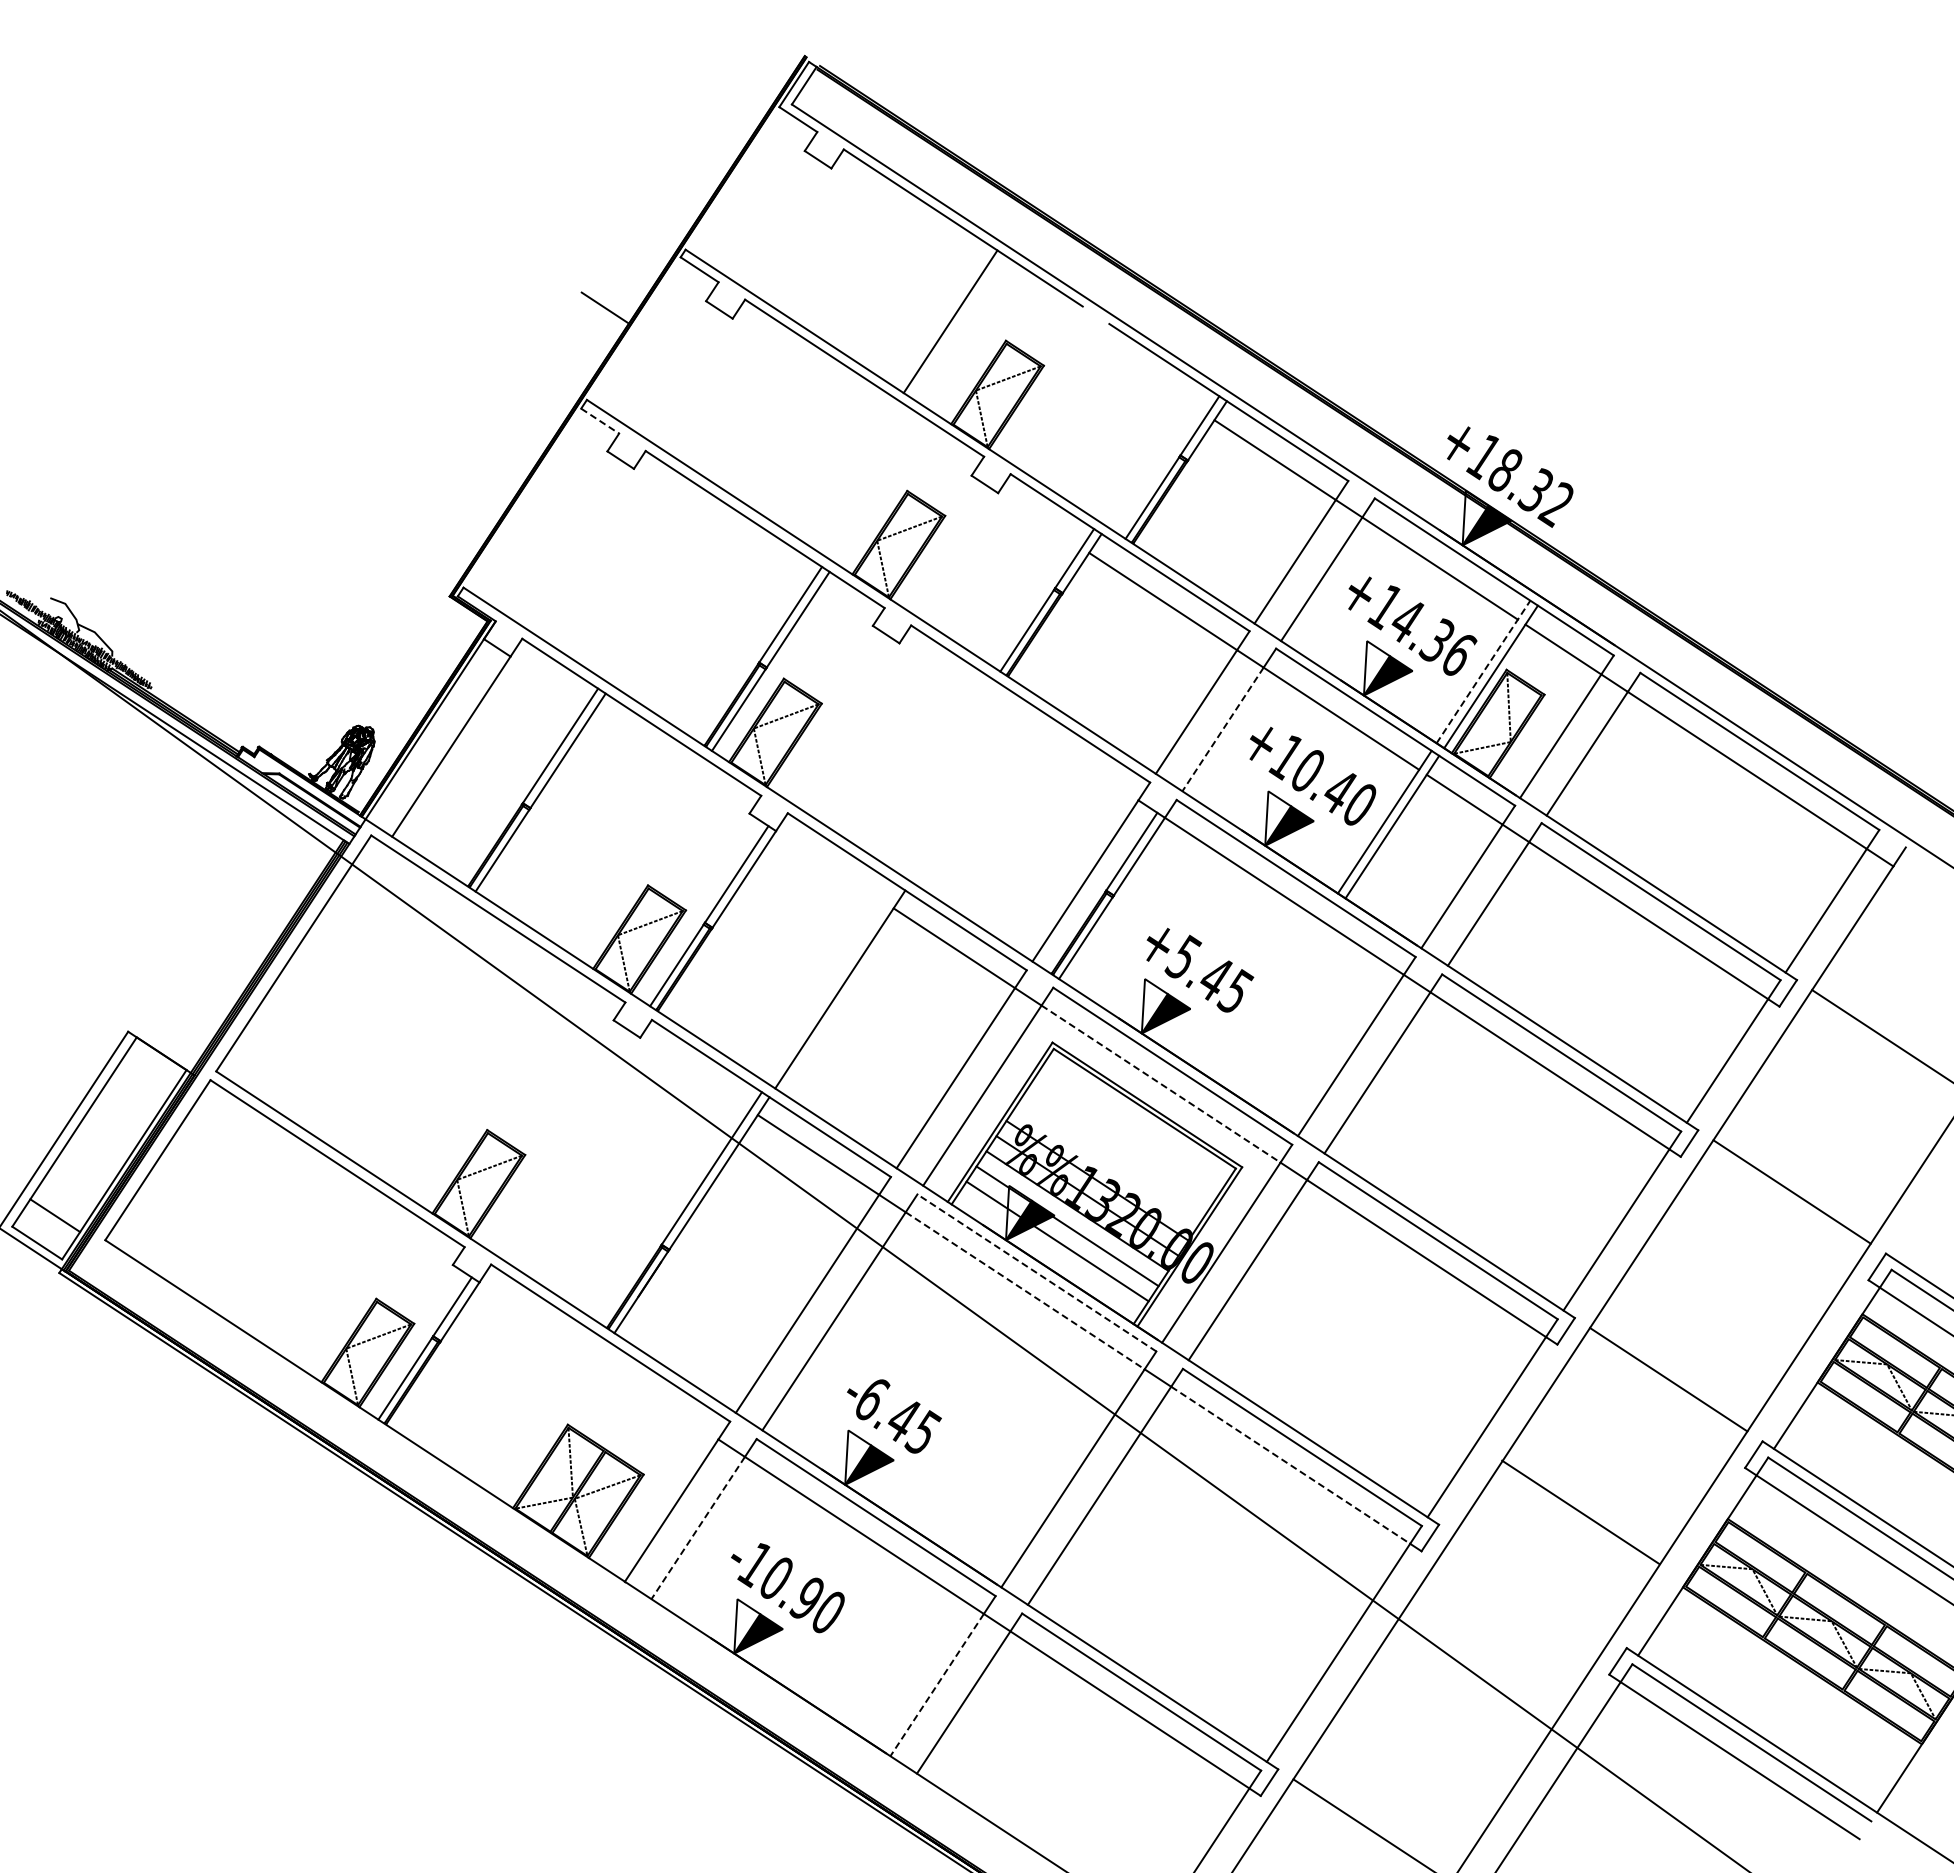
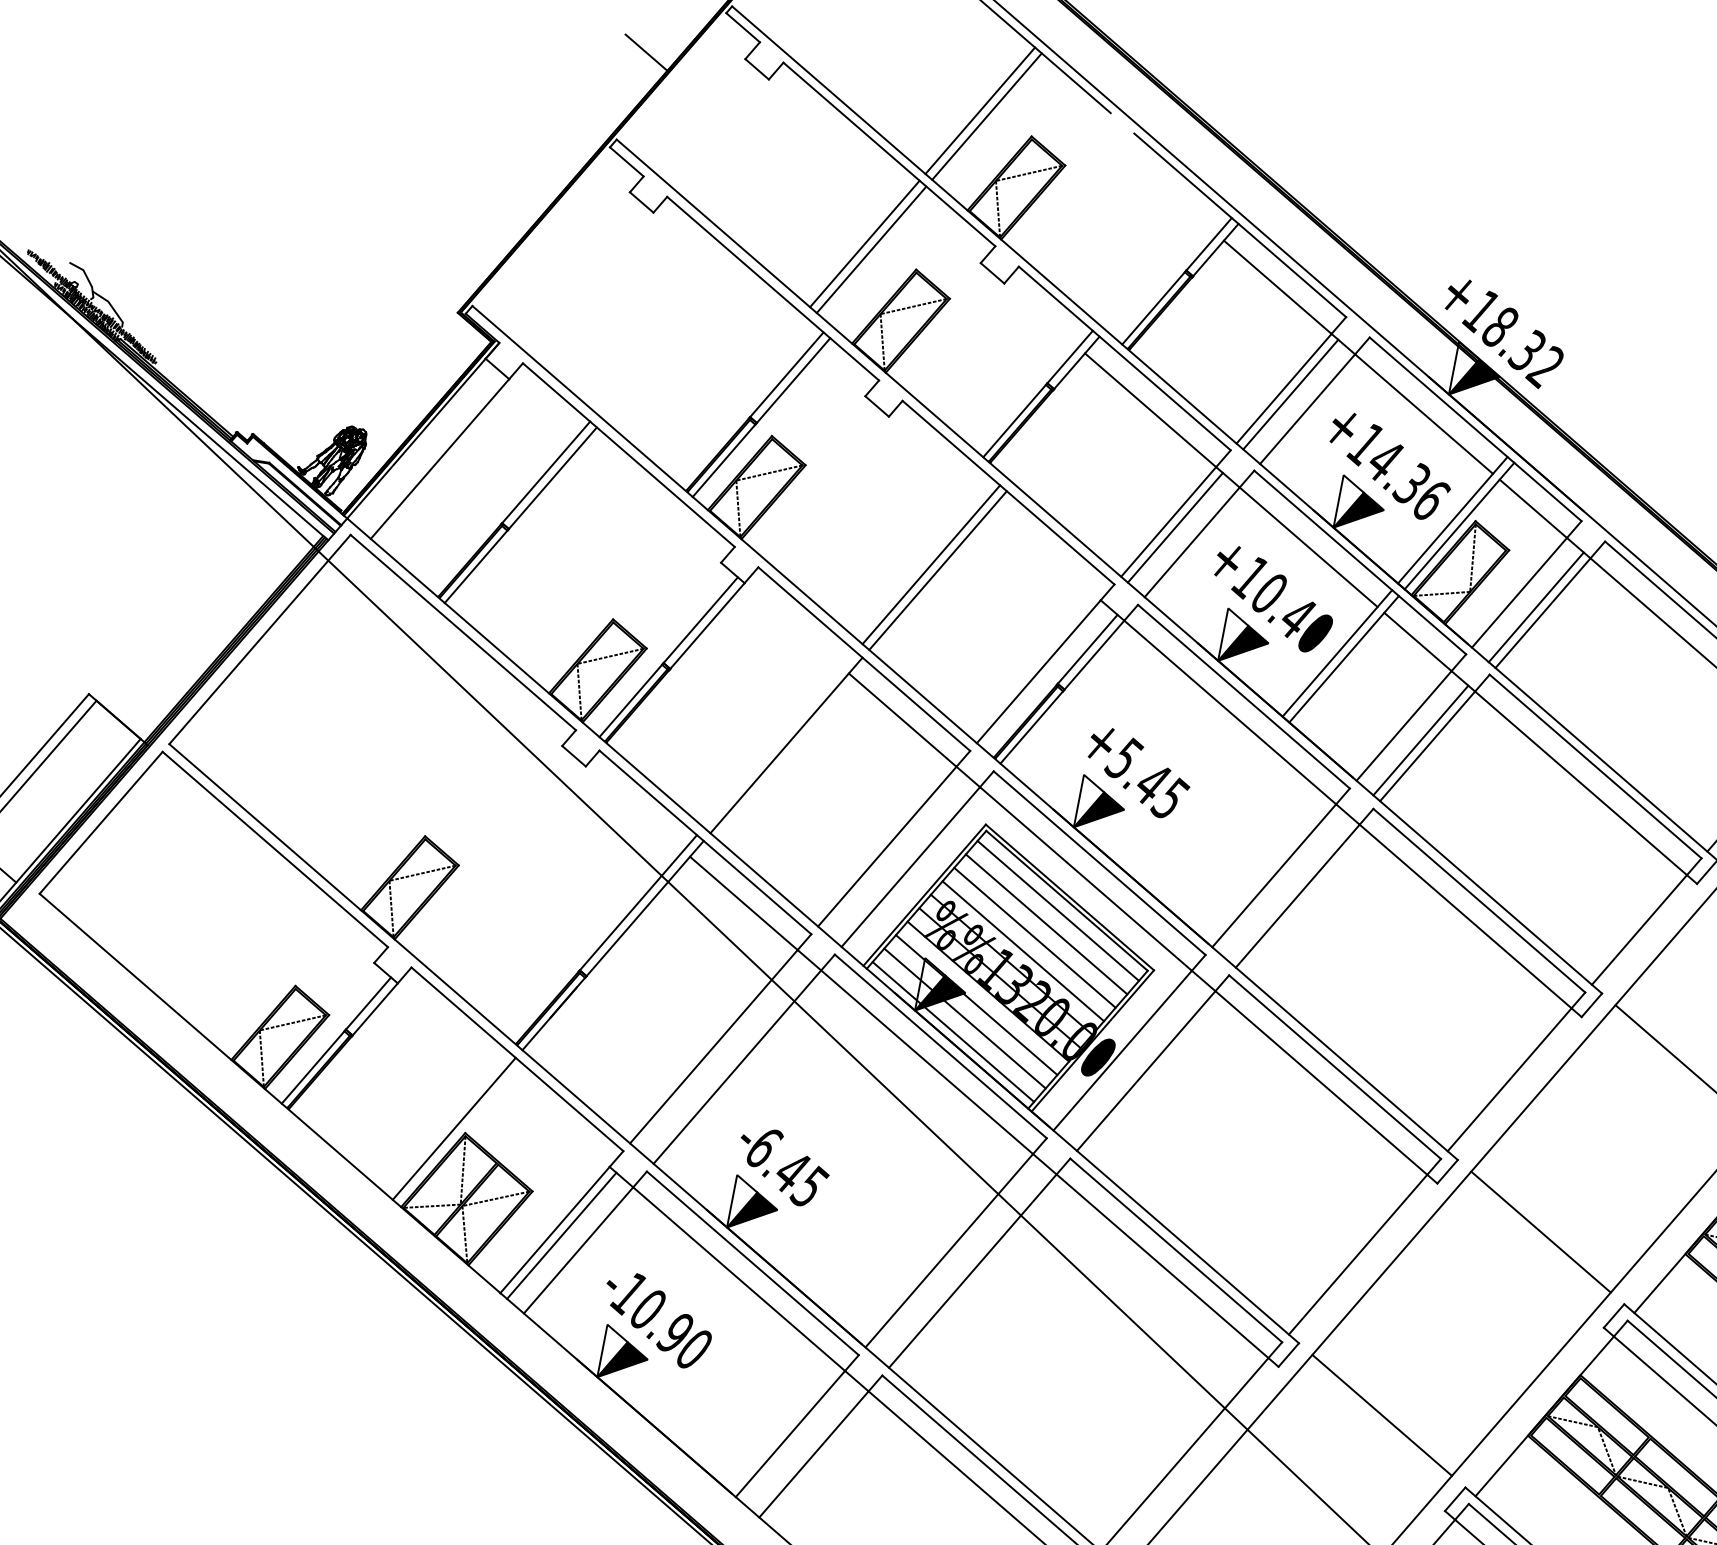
line: (958, 326) -> (987, 116), added
line: (600, 421) -> (627, 162), dashed -> solid
line: (851, 471) -> (864, 243), added
line: (859, 476) -> (871, 249), added
line: (1302, 566) -> (1290, 394), added
line: (1483, 671) -> (1452, 519), dashed -> solid
line: (1203, 716) -> (1174, 527), added
line: (1223, 729) -> (1192, 542), dashed -> solid
line: (1579, 748) -> (1536, 607), added
line: (962, 786) -> (931, 563), added
line: (969, 791) -> (937, 569), added
line: (1480, 898) -> (1420, 740), added
line: (1161, 1084) -> (1086, 879), dashed -> solid
line: (1137, 1119) -> (1058, 910), added
line: (1127, 1135) -> (1046, 924), added
line: (1117, 1150) -> (1035, 937), added
line: (1107, 1165) -> (1023, 951), added
line: (1047, 1256) -> (953, 1031), added
line: (1036, 1272) -> (940, 1045), dashed -> solid
line: (1025, 1290) -> (927, 1061), dashed -> solid
line: (555, 1421) -> (453, 1128), added
line: (1290, 1465) -> (1162, 1266), dashed -> solid
line: (1580, 1512) -> (1381, 1415), moved
line: (679, 1515) -> (562, 1235), added
line: (697, 1528) -> (577, 1250), dashed -> solid
line: (936, 1685) -> (789, 1434), dashed -> solid

